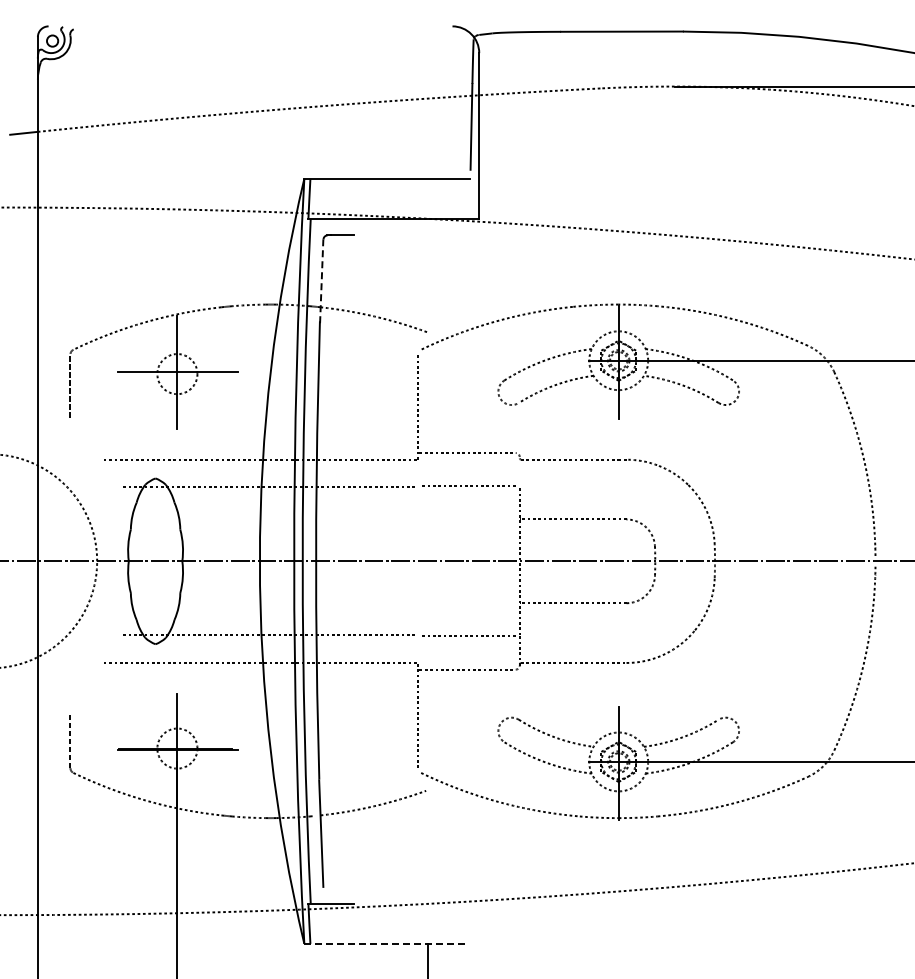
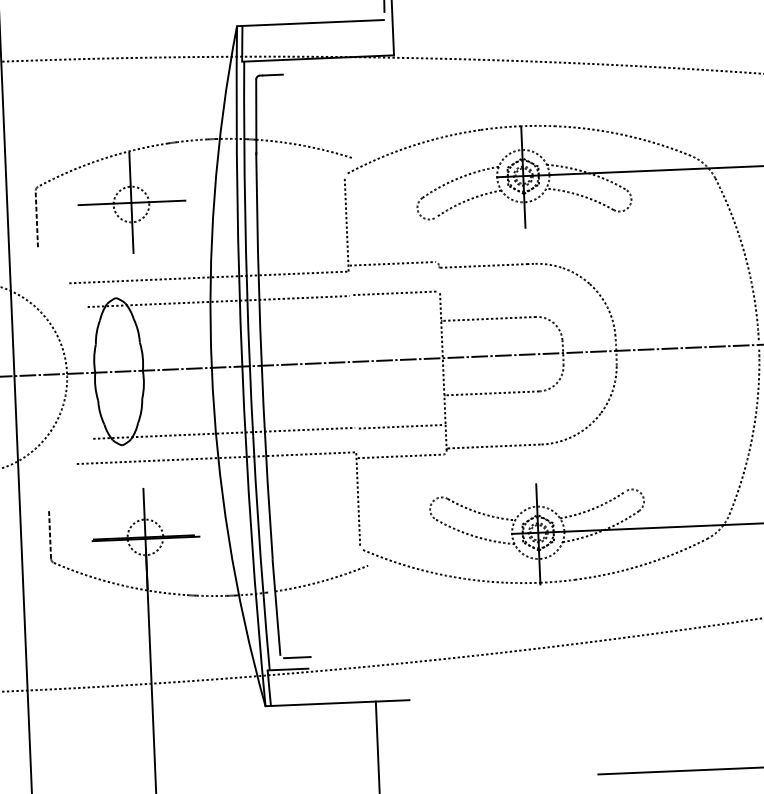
line: (321, 281) -> (256, 116), dashed -> solid
line: (342, 890) -> (297, 657), added
line: (385, 943) -> (337, 702), dashed -> solid

